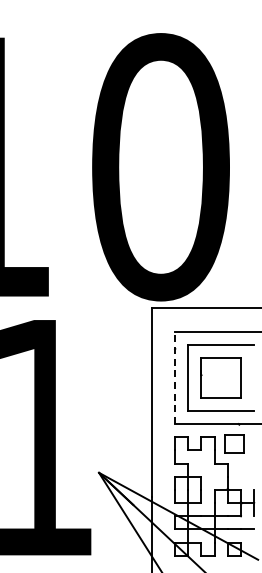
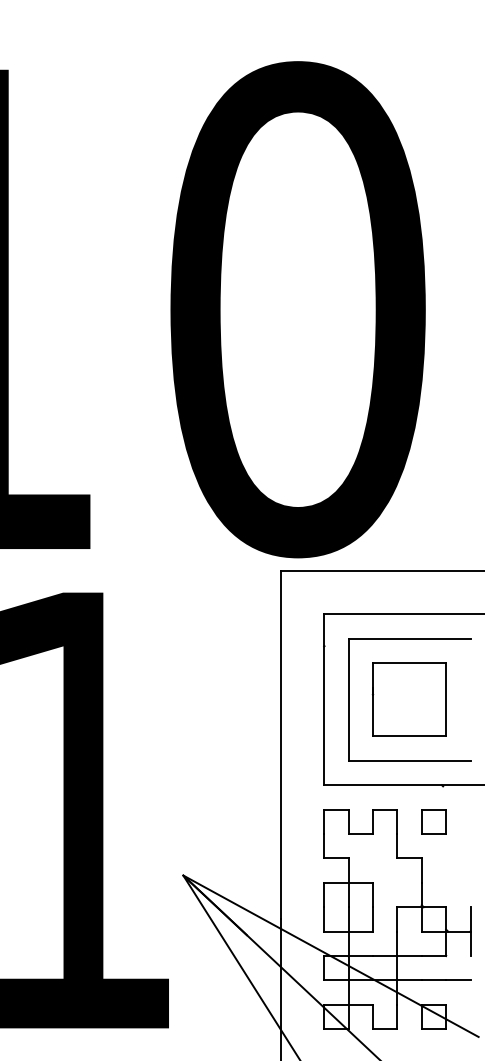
line: (175, 377) -> (324, 699), dashed -> solid
part: (234, 443) -> (434, 821), size x0.71

